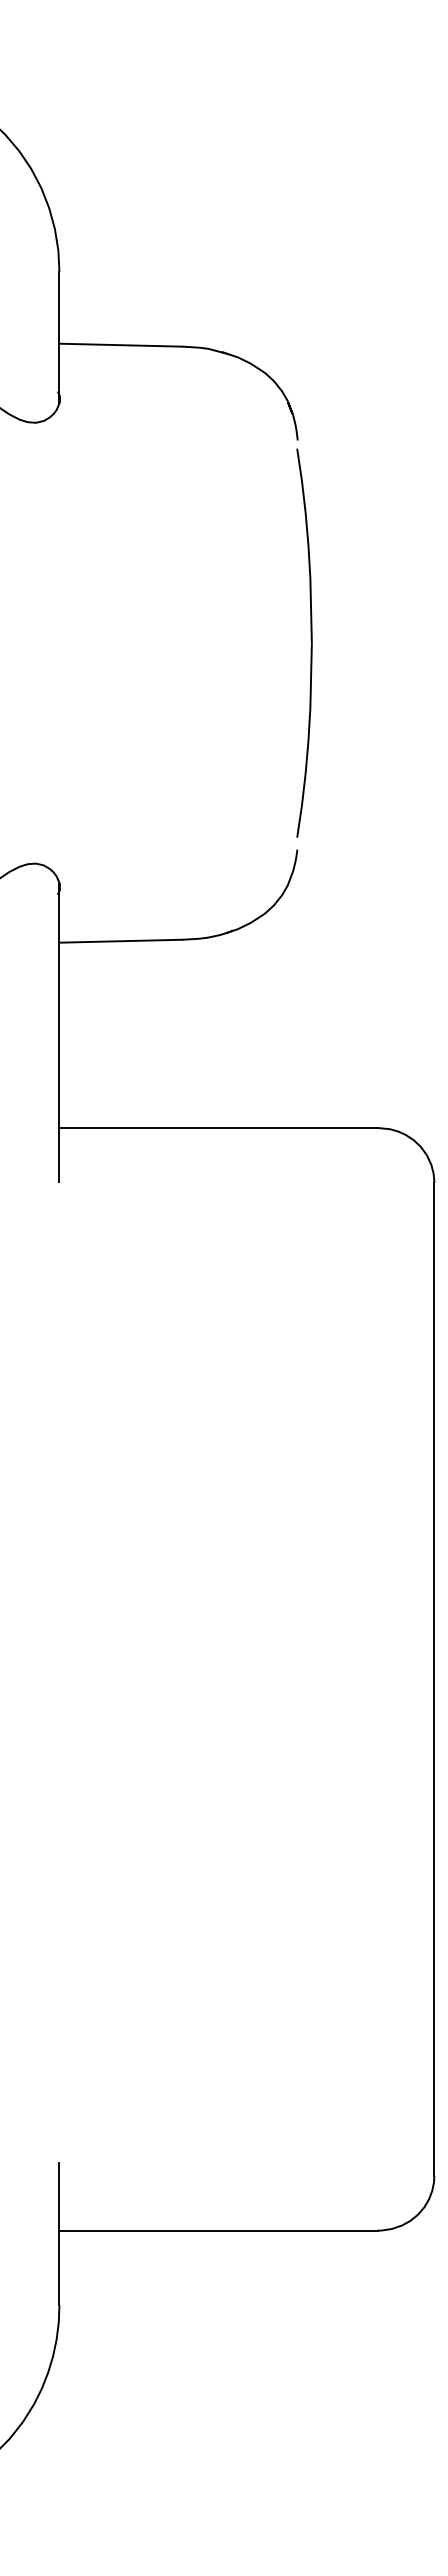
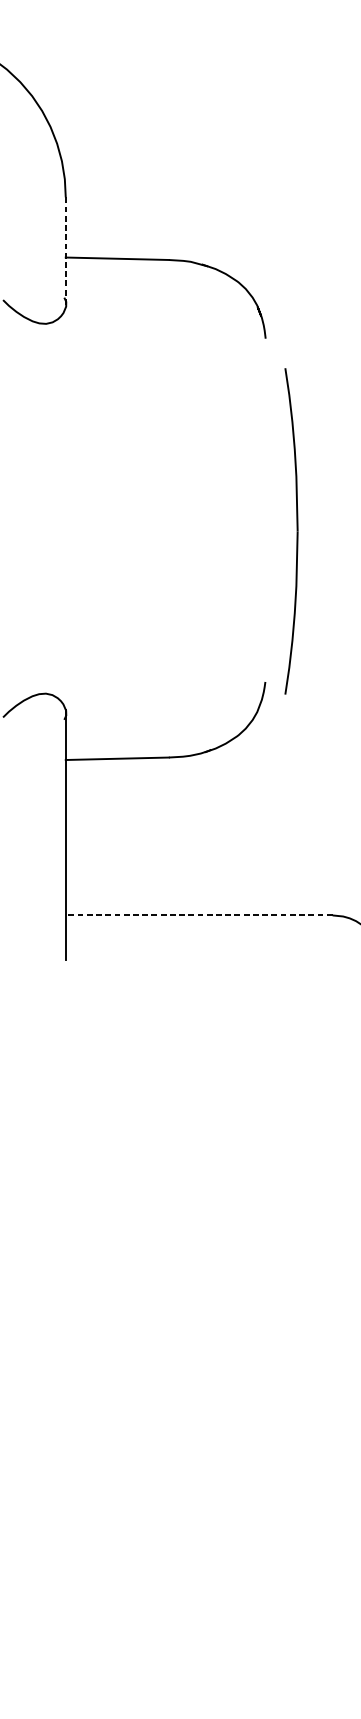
line: (59, 337) -> (65, 252), solid -> dashed
part: (310, 640) -> (296, 529), moved
line: (218, 1127) -> (199, 915), solid -> dashed

